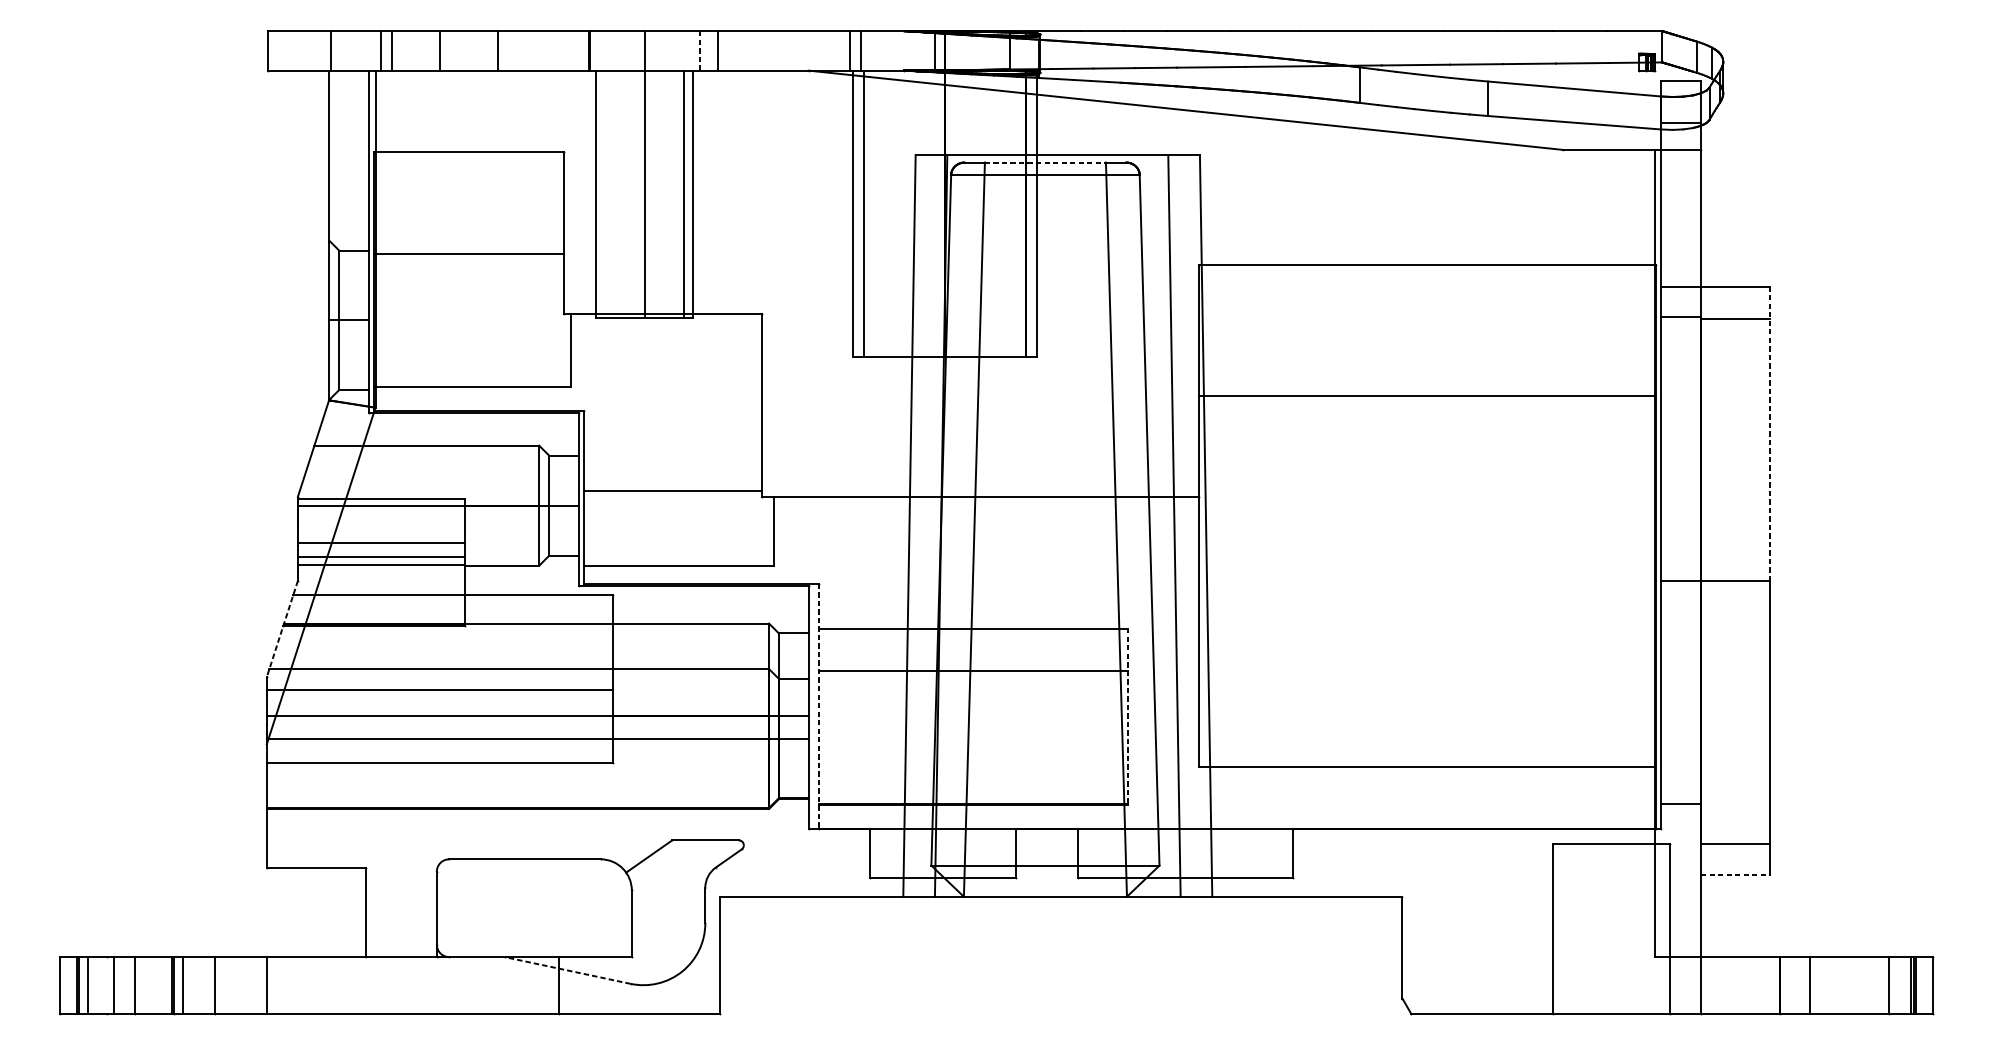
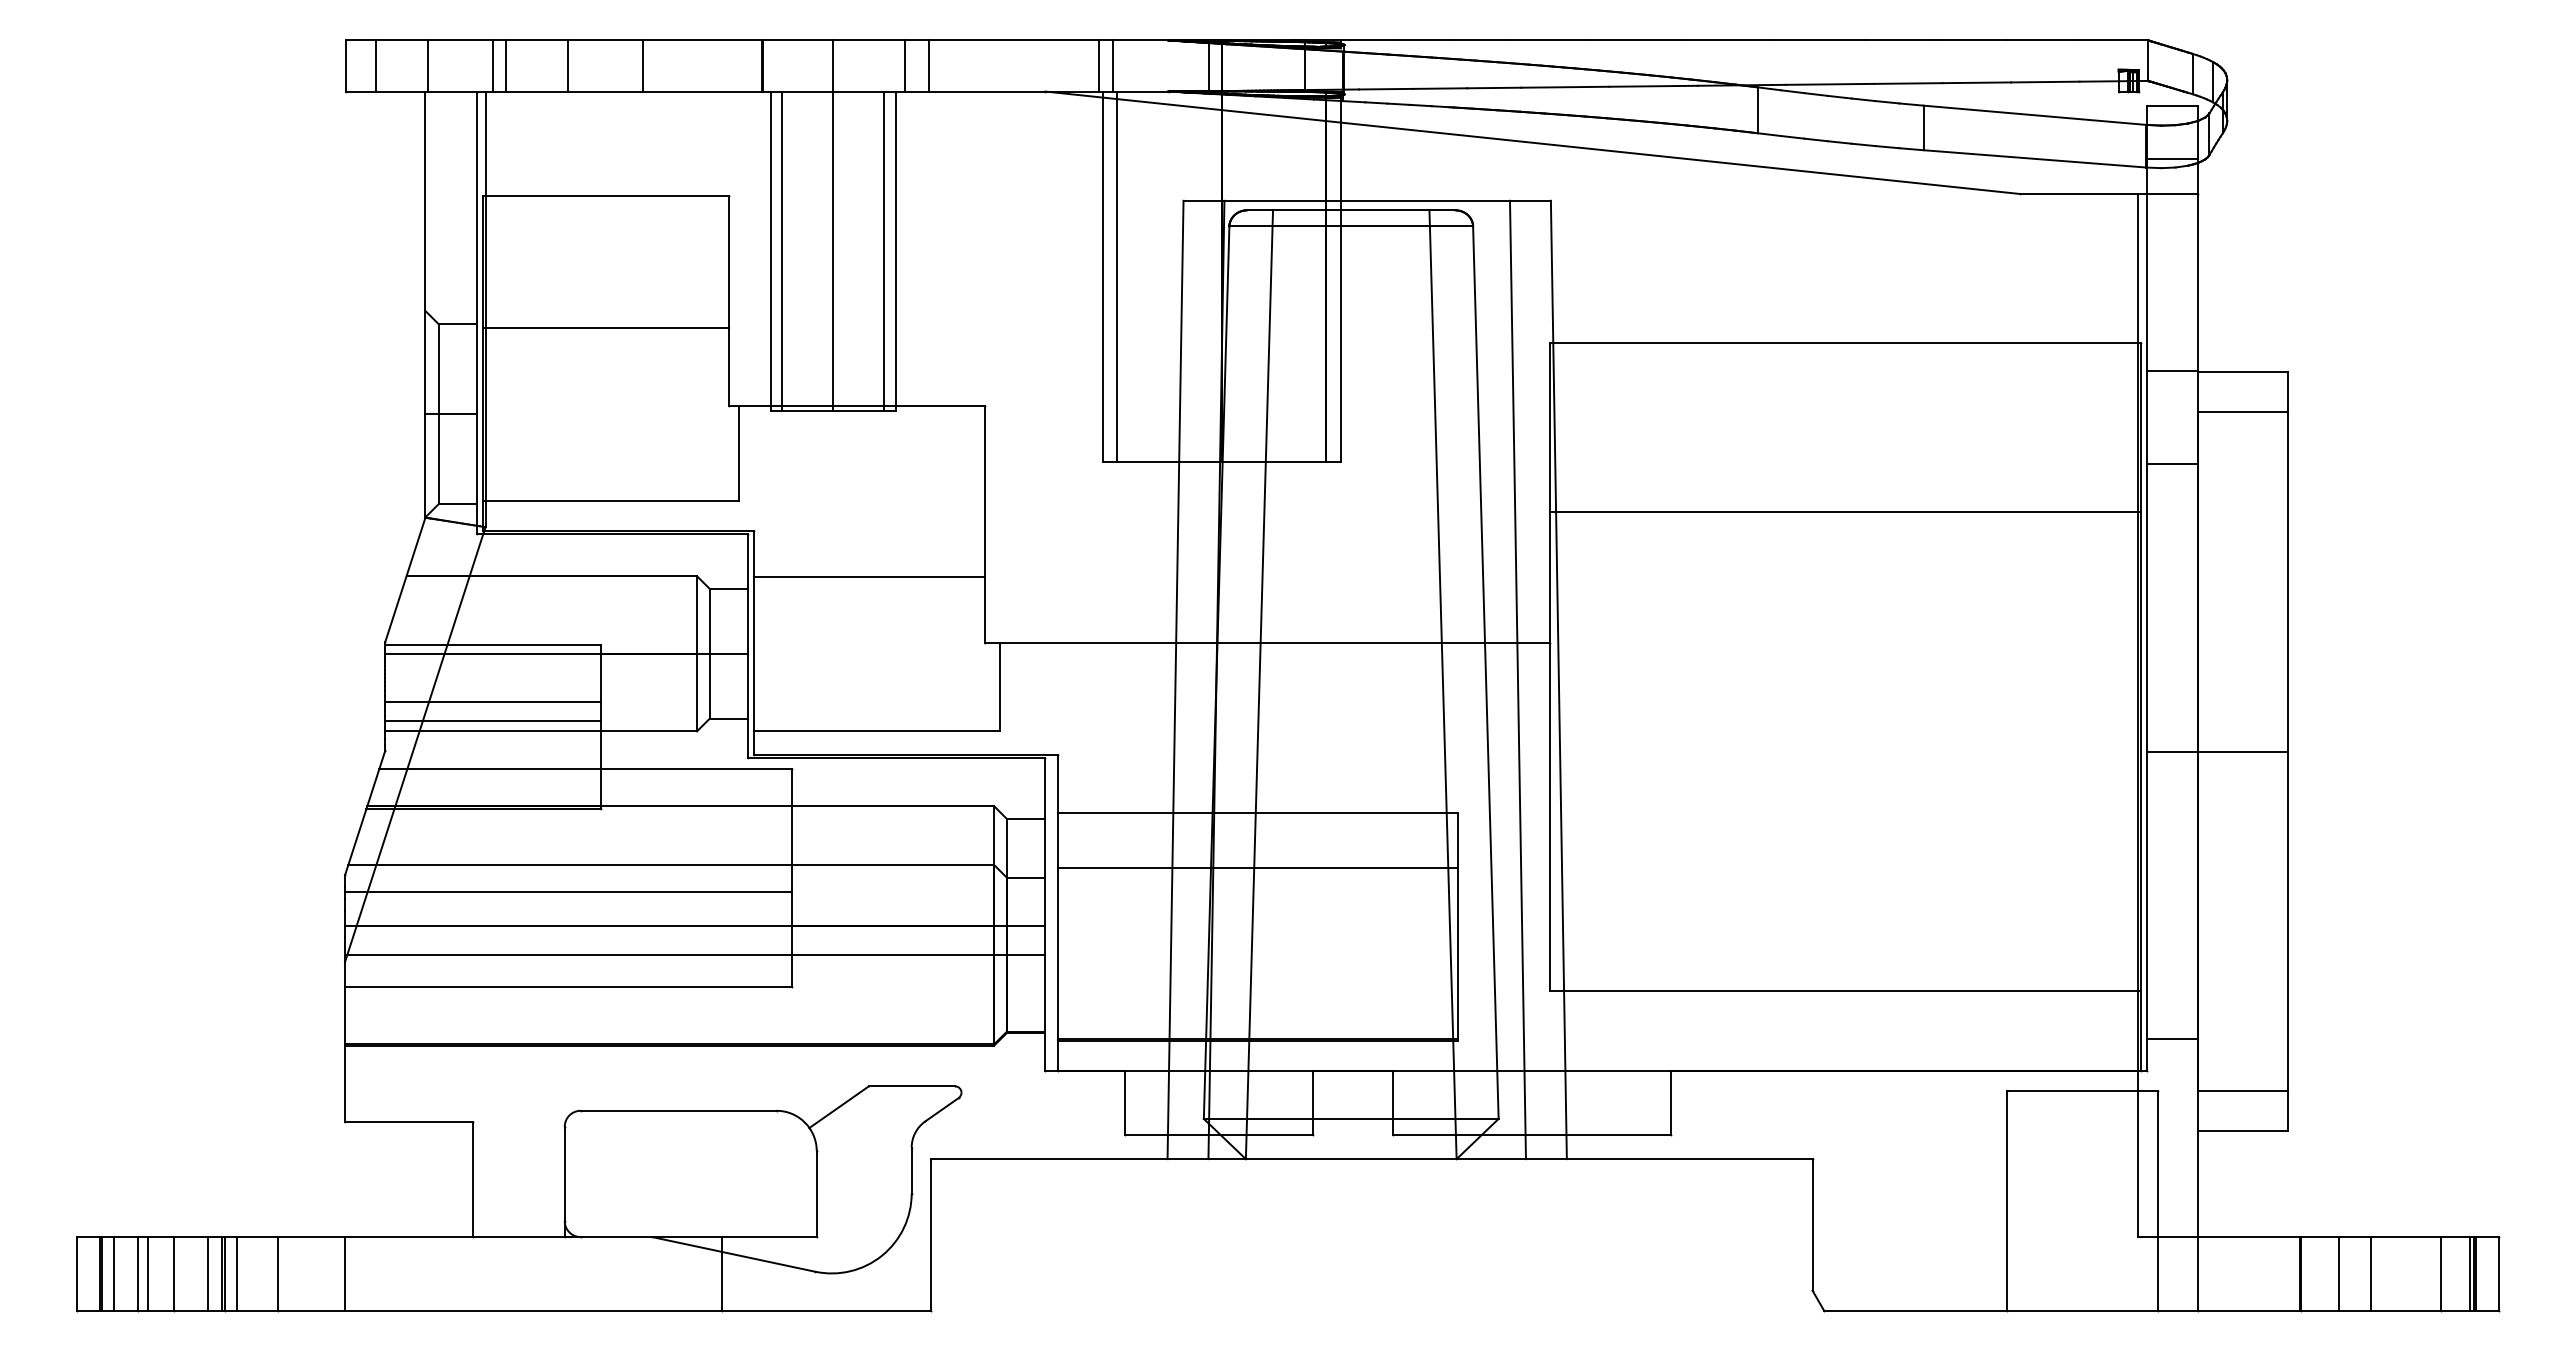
line: (291, 50) -> (376, 65), added
line: (699, 50) -> (904, 65), dashed -> solid
line: (1045, 162) -> (1351, 210), dashed -> solid
line: (605, 193) -> (782, 250), added
line: (1680, 317) -> (2172, 464), moved
line: (1769, 434) -> (2287, 561), dashed -> solid
line: (672, 491) -> (869, 577), moved
line: (281, 629) -> (364, 813), dashed -> solid
line: (818, 706) -> (1058, 913), dashed -> solid
line: (1127, 715) -> (1457, 925), dashed -> solid
line: (1735, 875) -> (2243, 1131), dashed -> solid
line: (567, 970) -> (733, 1254), dashed -> solid
line: (107, 985) -> (138, 1273), added
line: (161, 985) -> (208, 1273), added
line: (1834, 985) -> (2370, 1273), added

